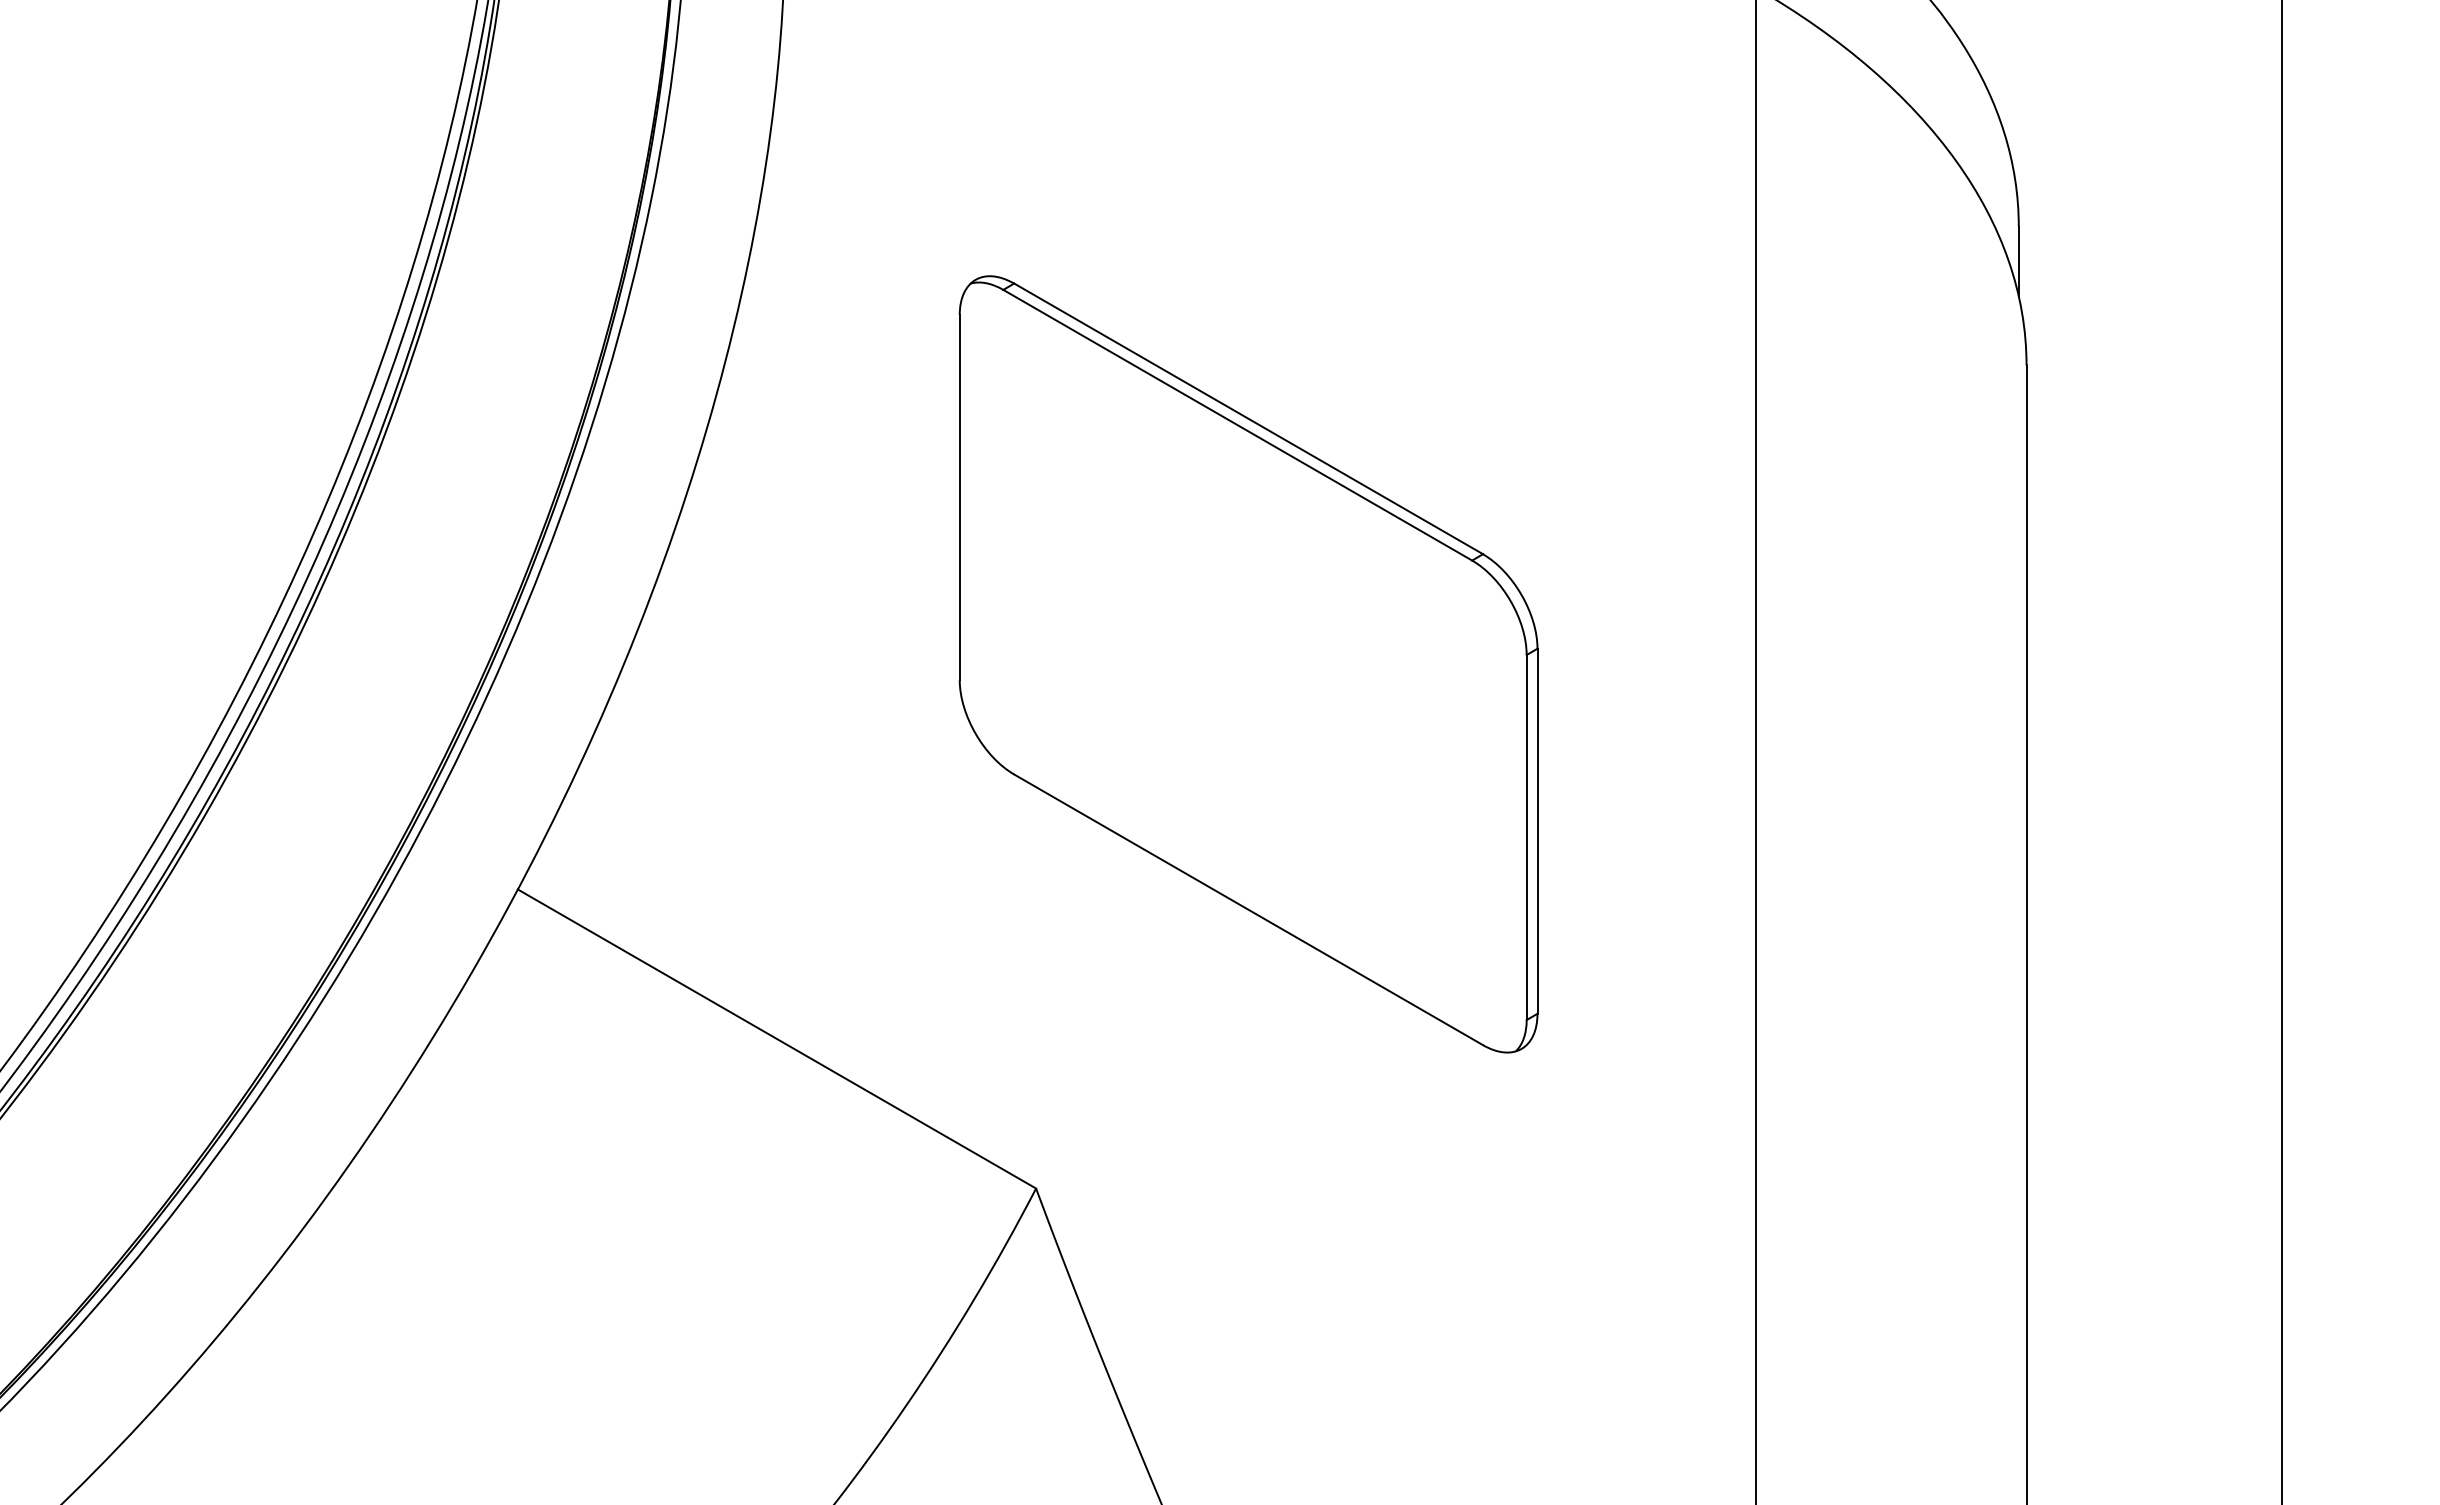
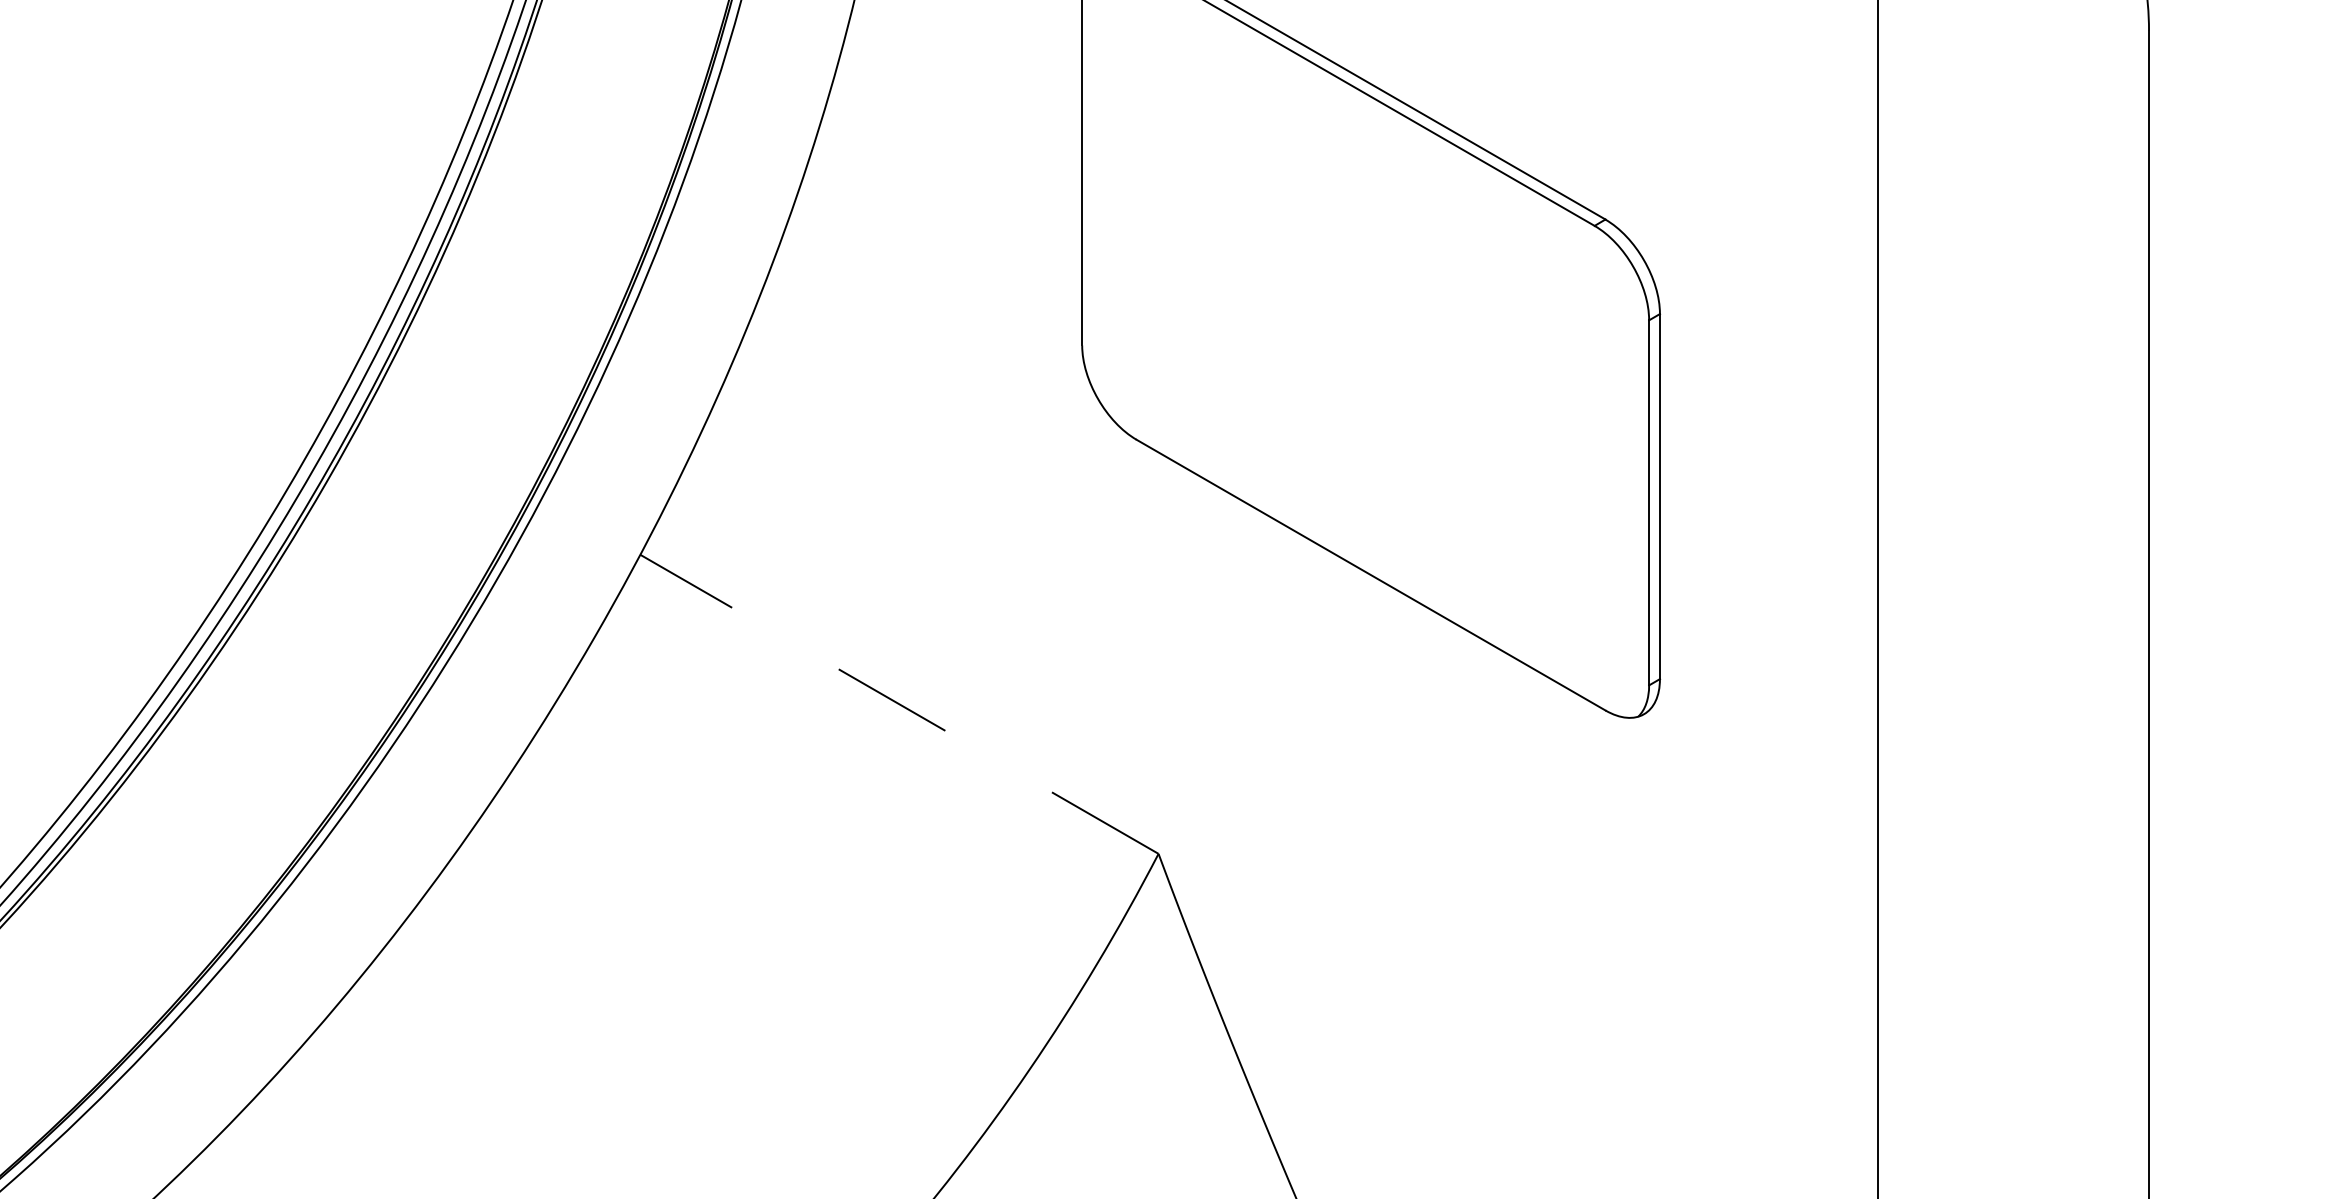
line: (776, 1038) -> (898, 703), solid -> dashed

